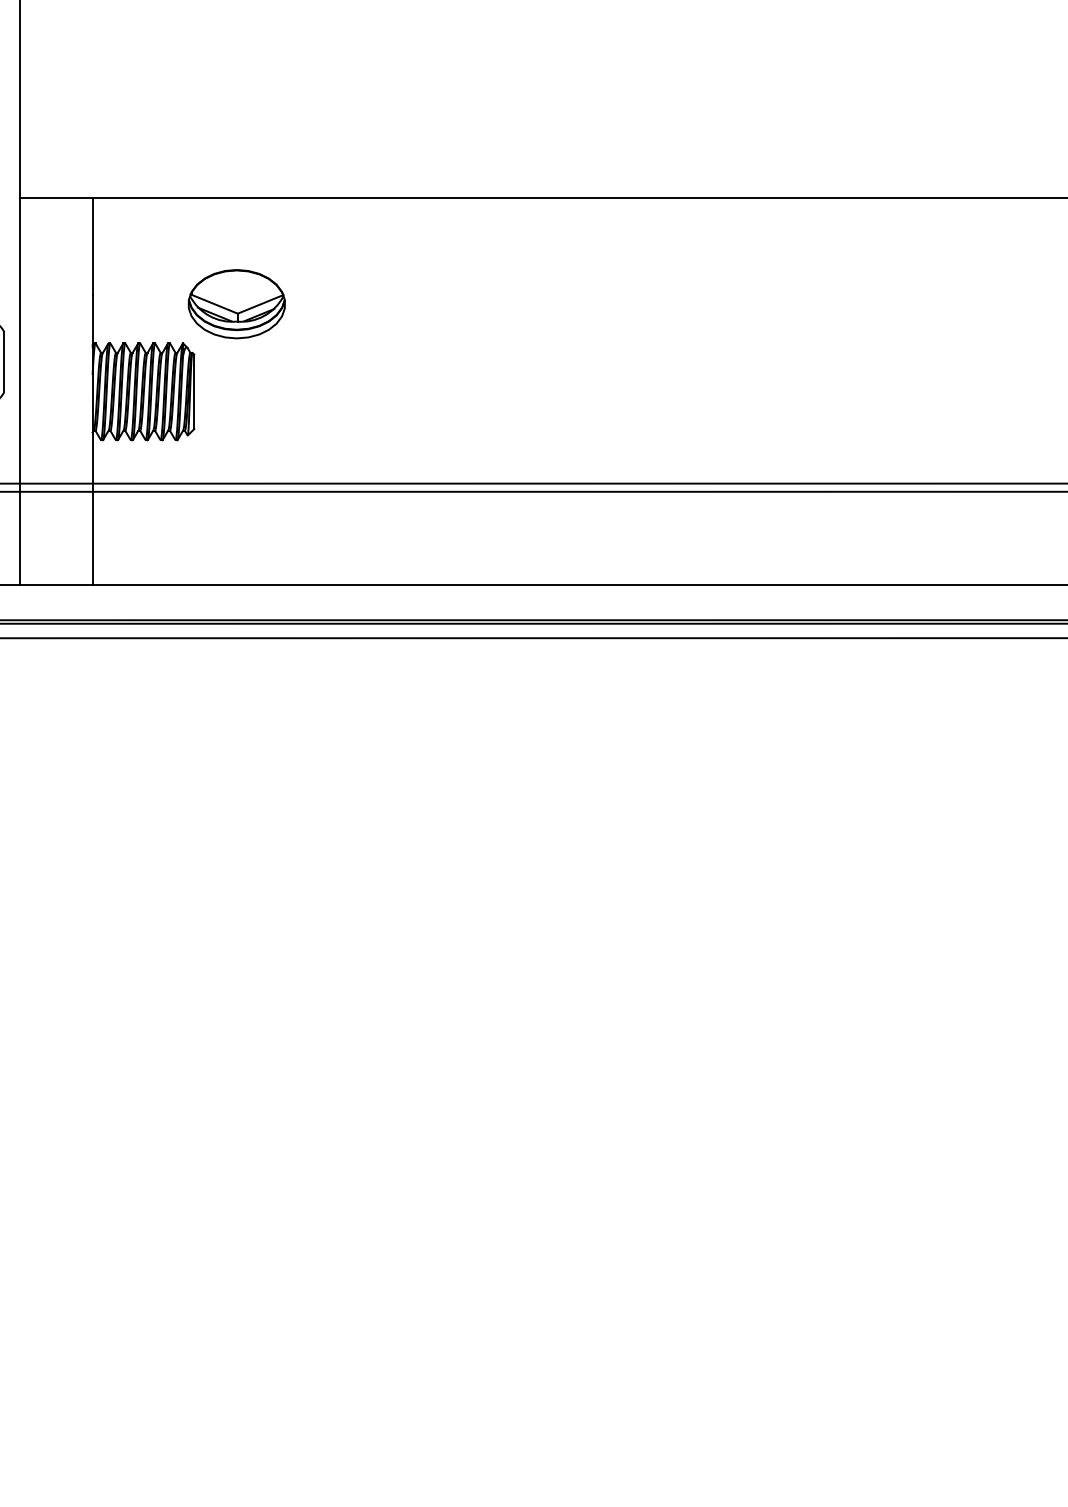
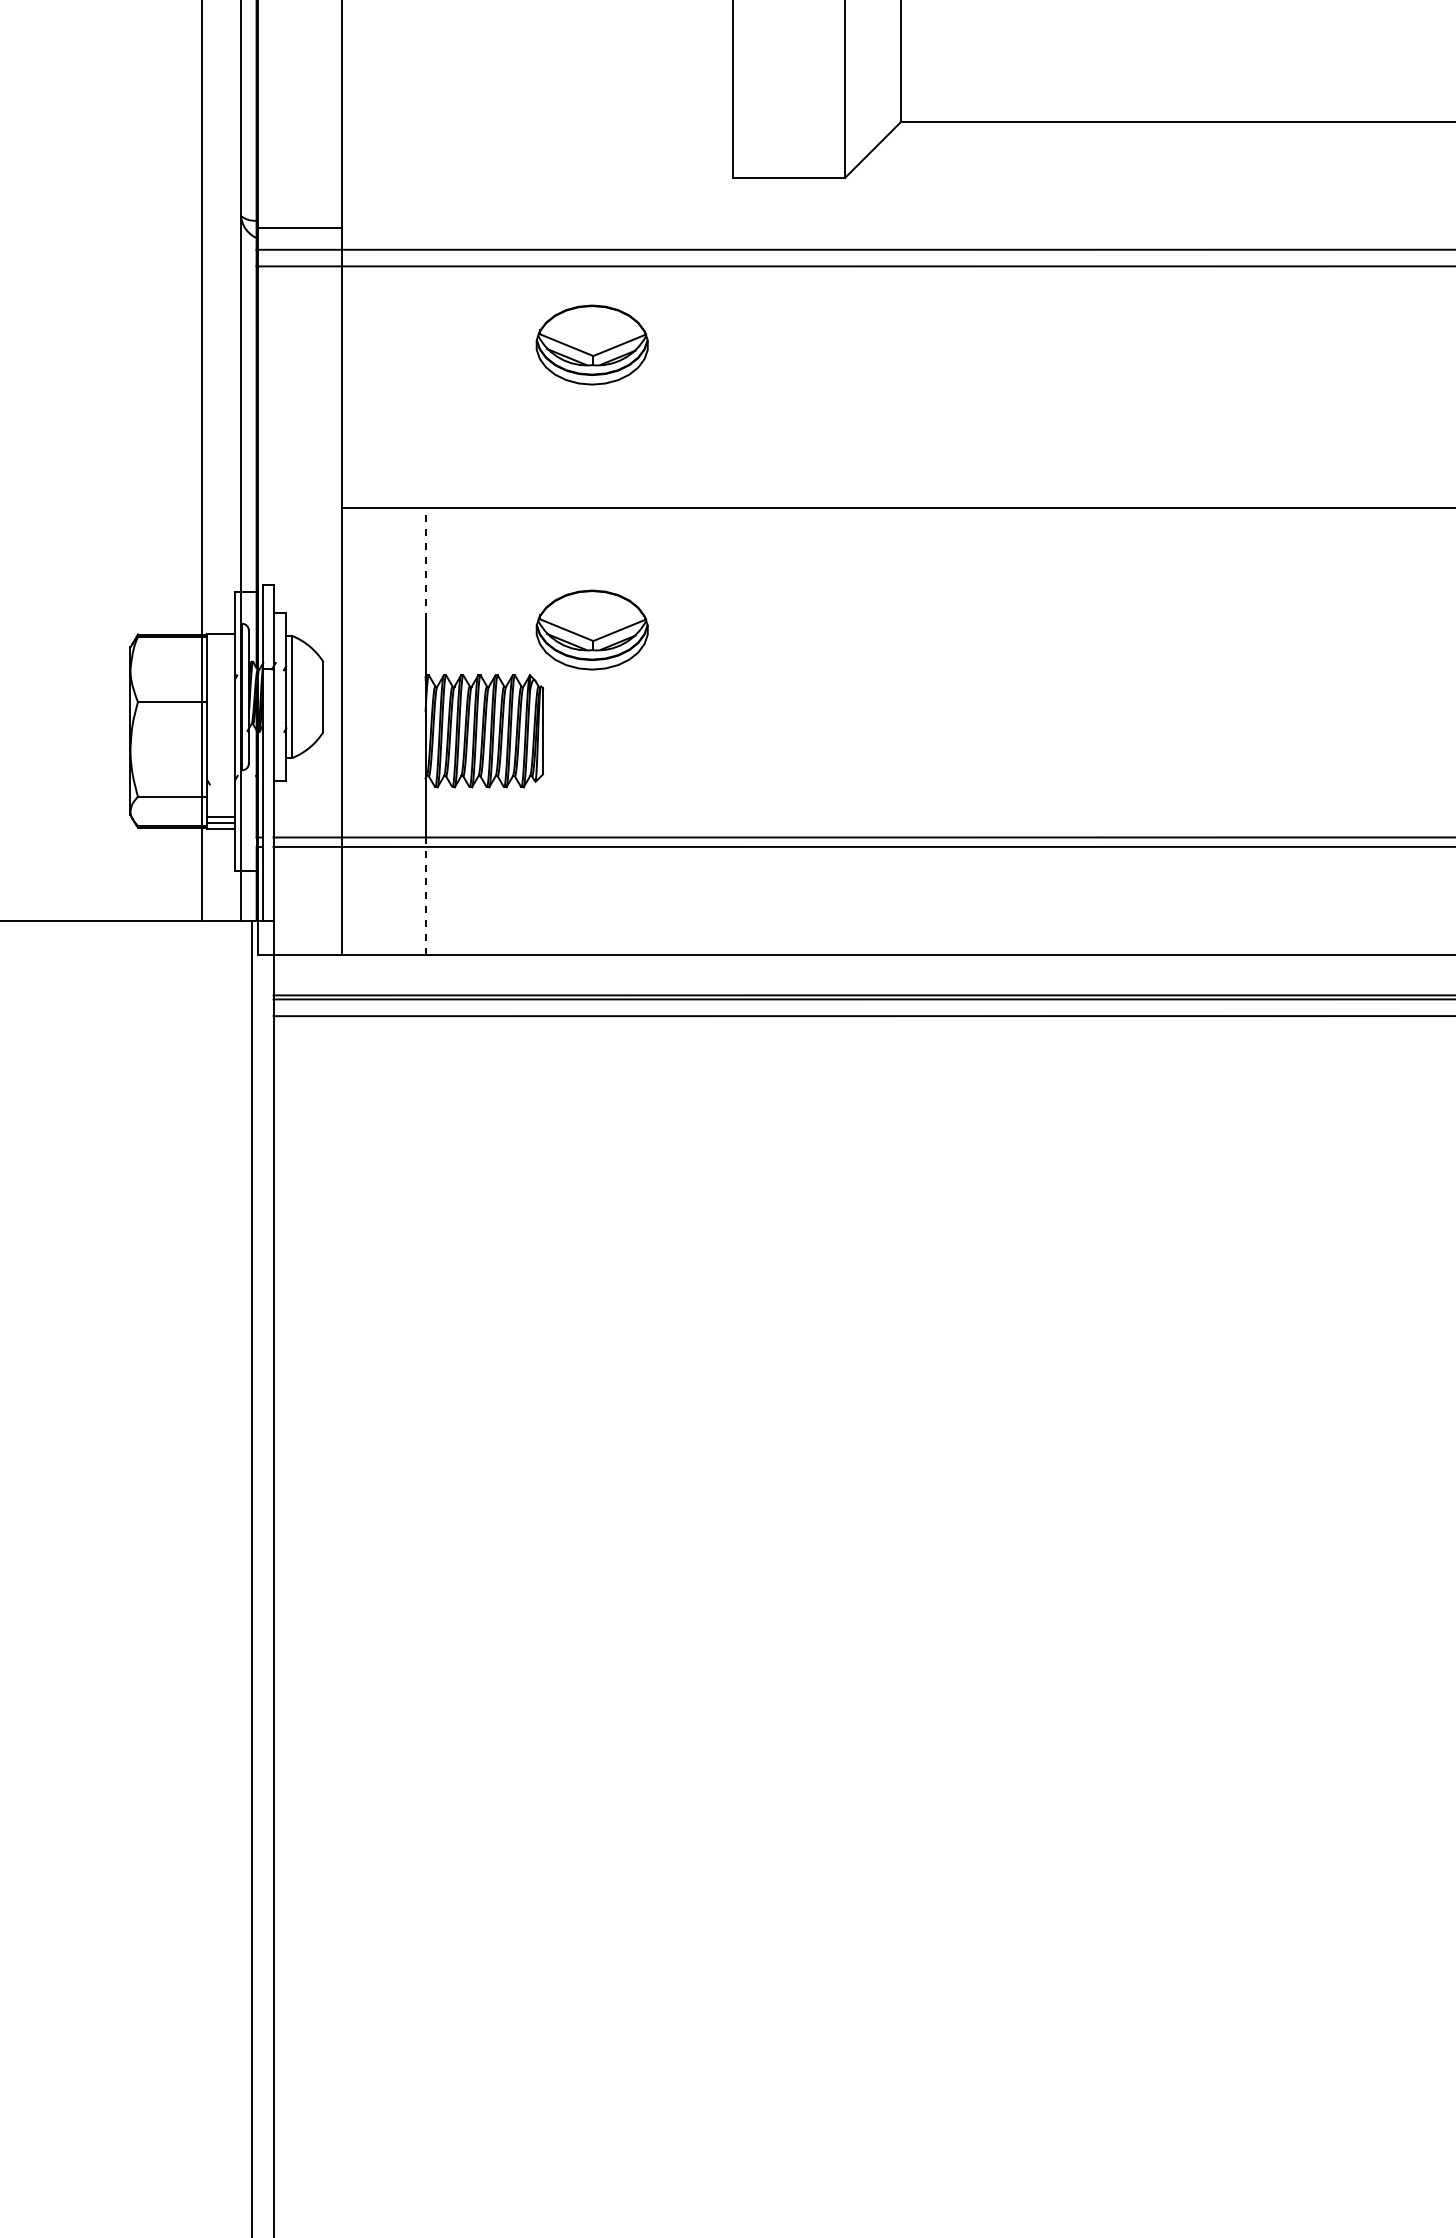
part: (236, 57) -> (591, 344), added
line: (92, 246) -> (425, 563), solid -> dashed
line: (92, 537) -> (425, 899), solid -> dashed

